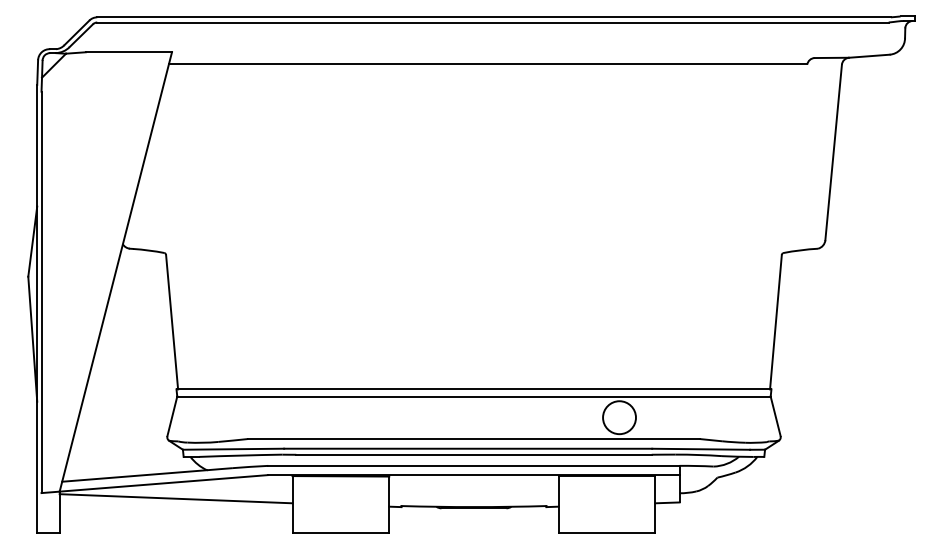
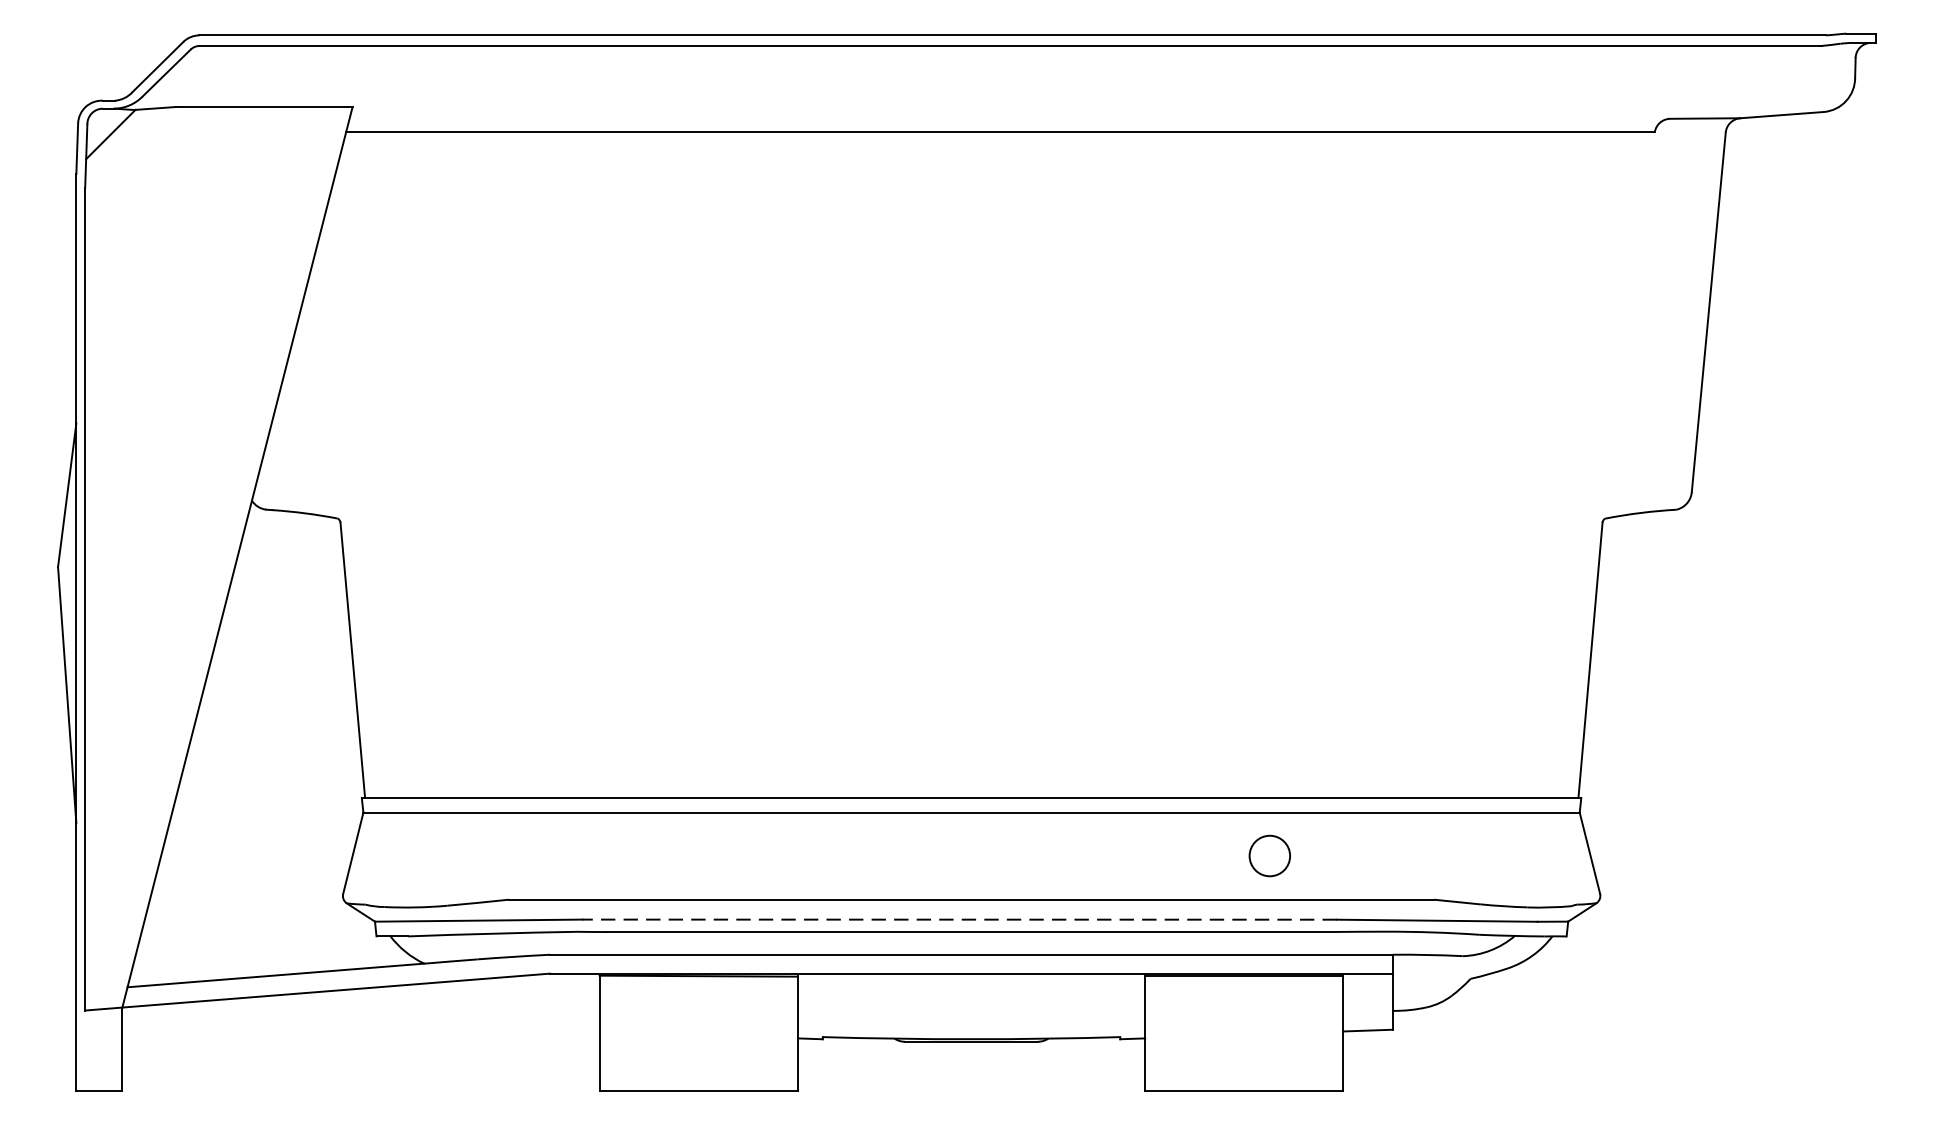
circle: (619, 417) -> (1269, 855), size x0.6
line: (467, 448) -> (958, 919), solid -> dashed
line: (175, 498) -> (359, 1021), removed

